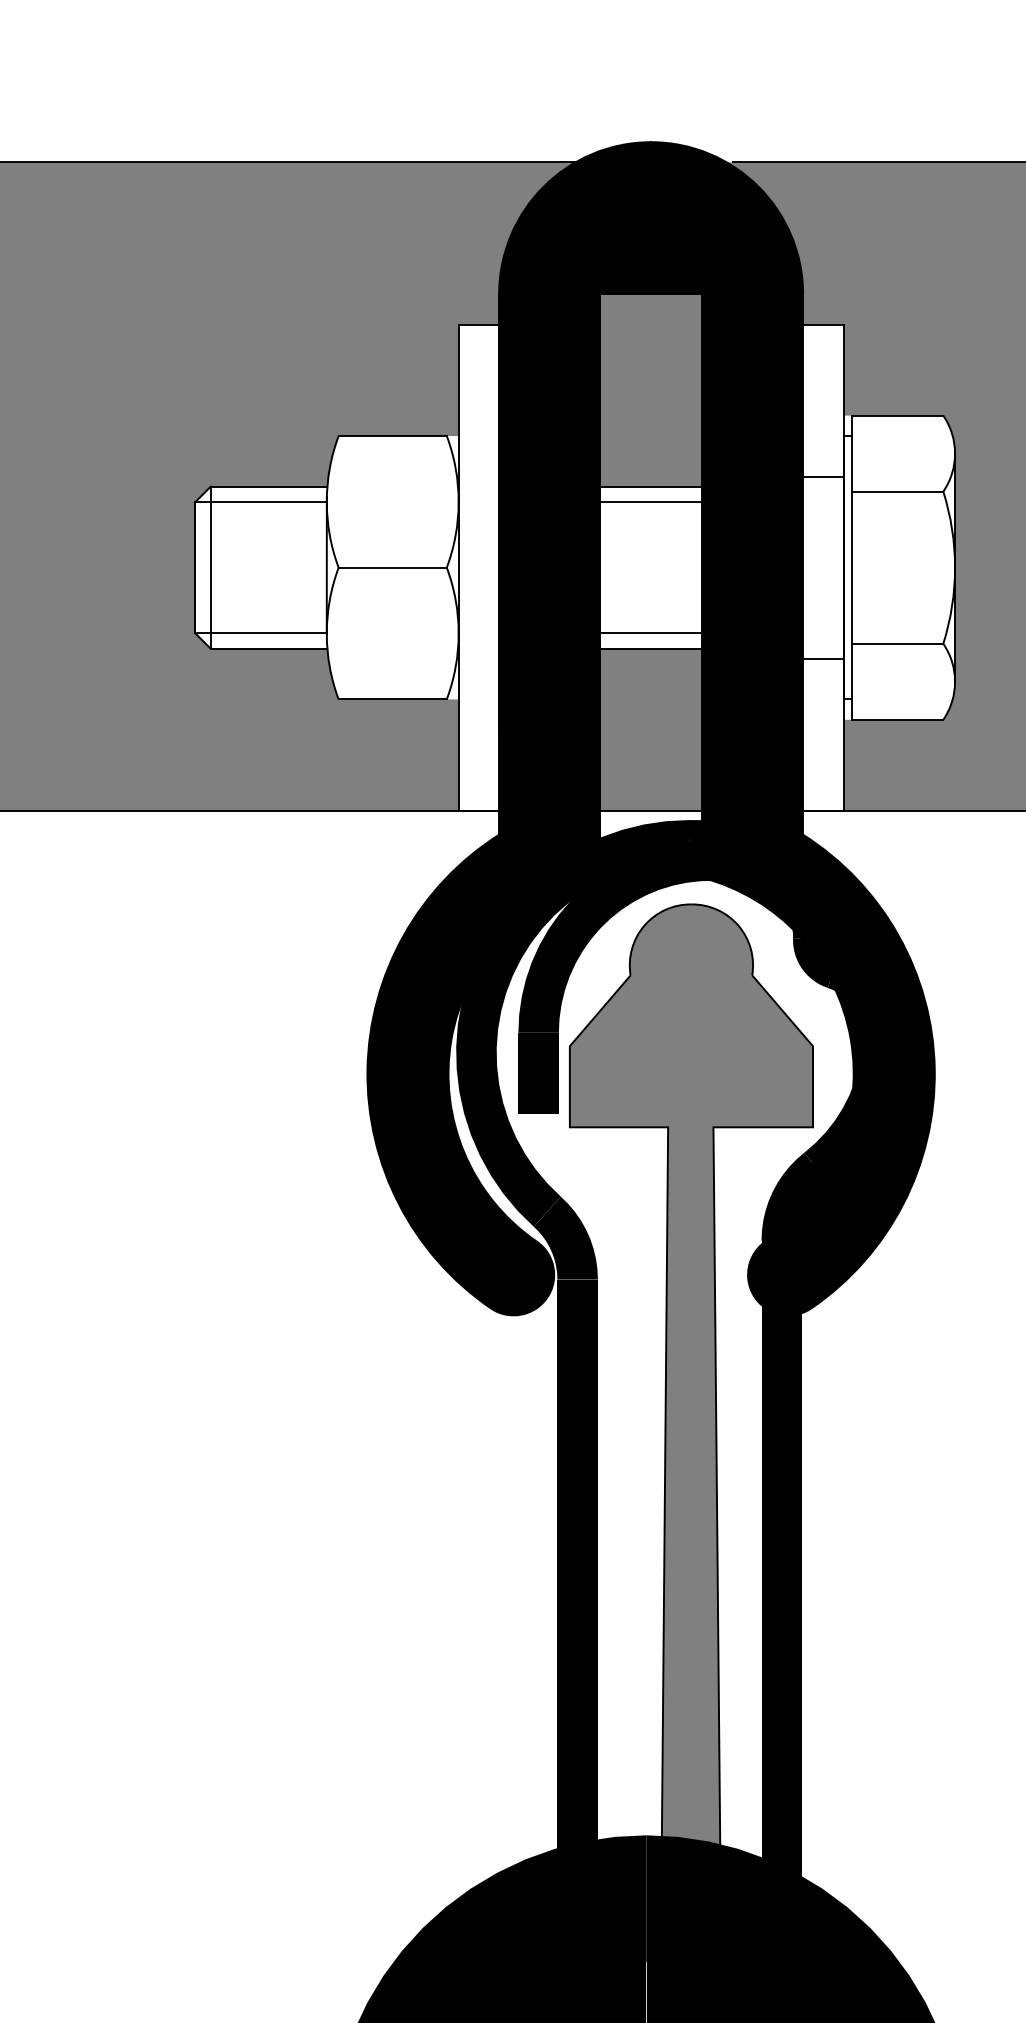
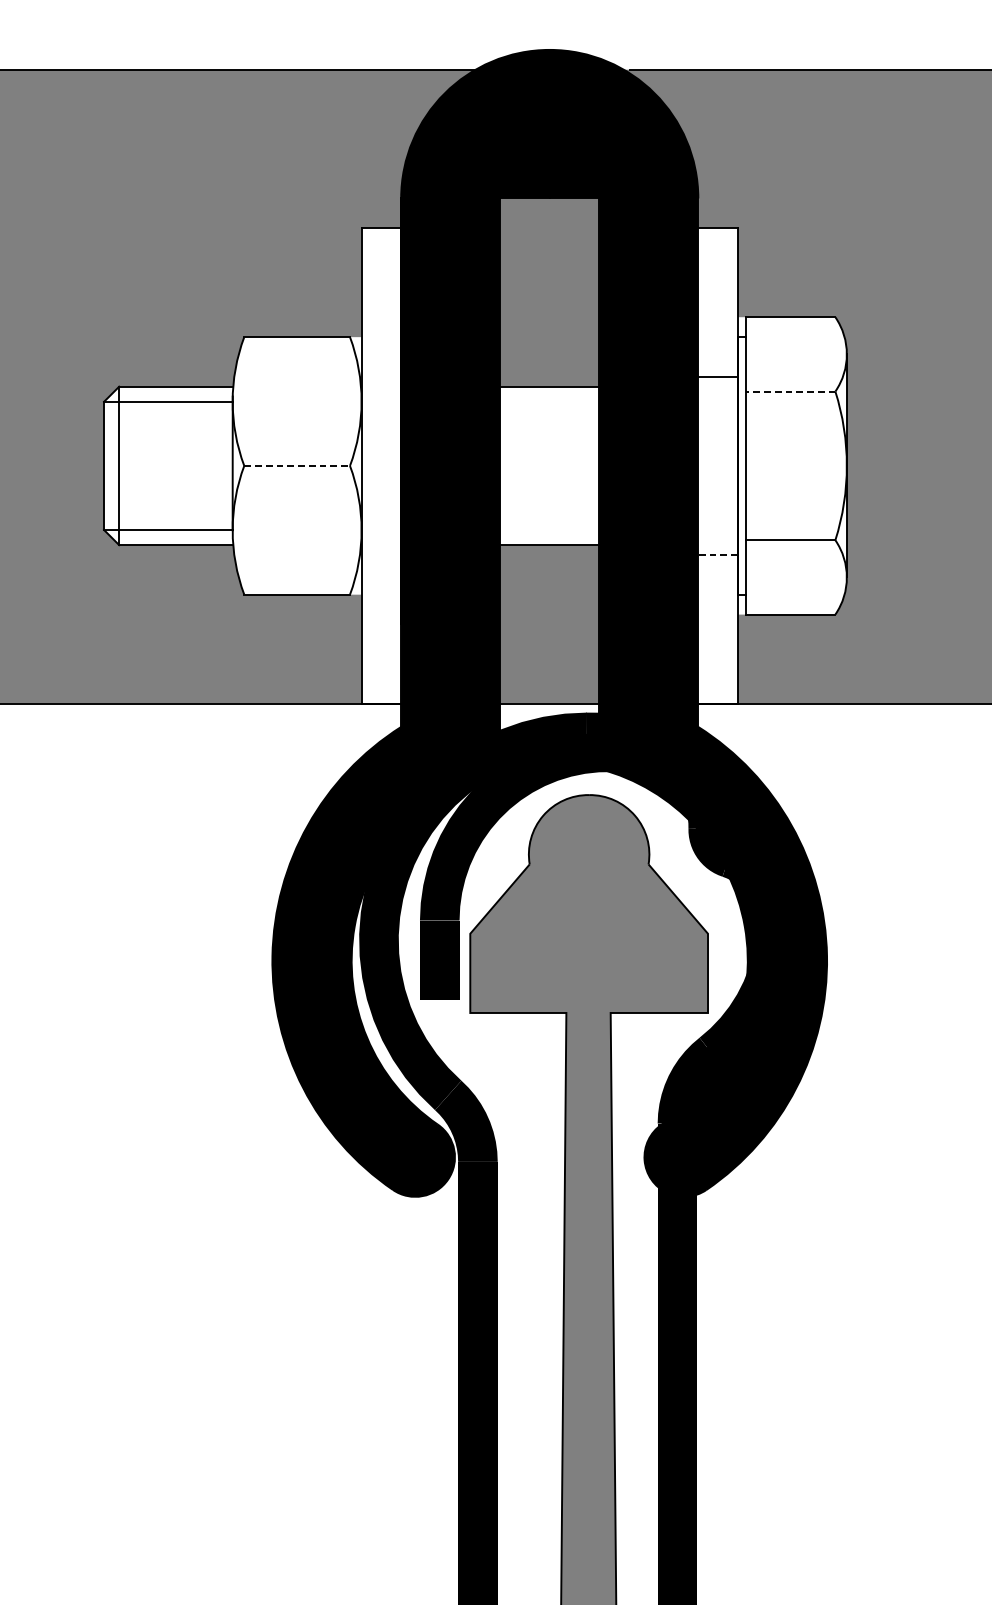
line: (897, 491) -> (790, 391), solid -> dashed
line: (650, 502) -> (549, 402), removed
line: (393, 567) -> (297, 465), solid -> dashed
line: (650, 633) -> (549, 530), removed
line: (822, 658) -> (717, 554), solid -> dashed

